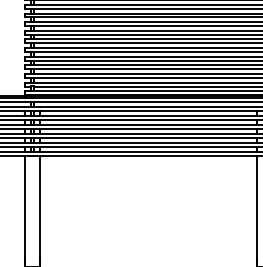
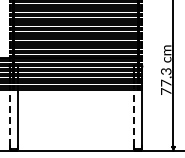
line: (24, 208) -> (9, 118), solid -> dashed
line: (257, 208) -> (134, 118), solid -> dashed

